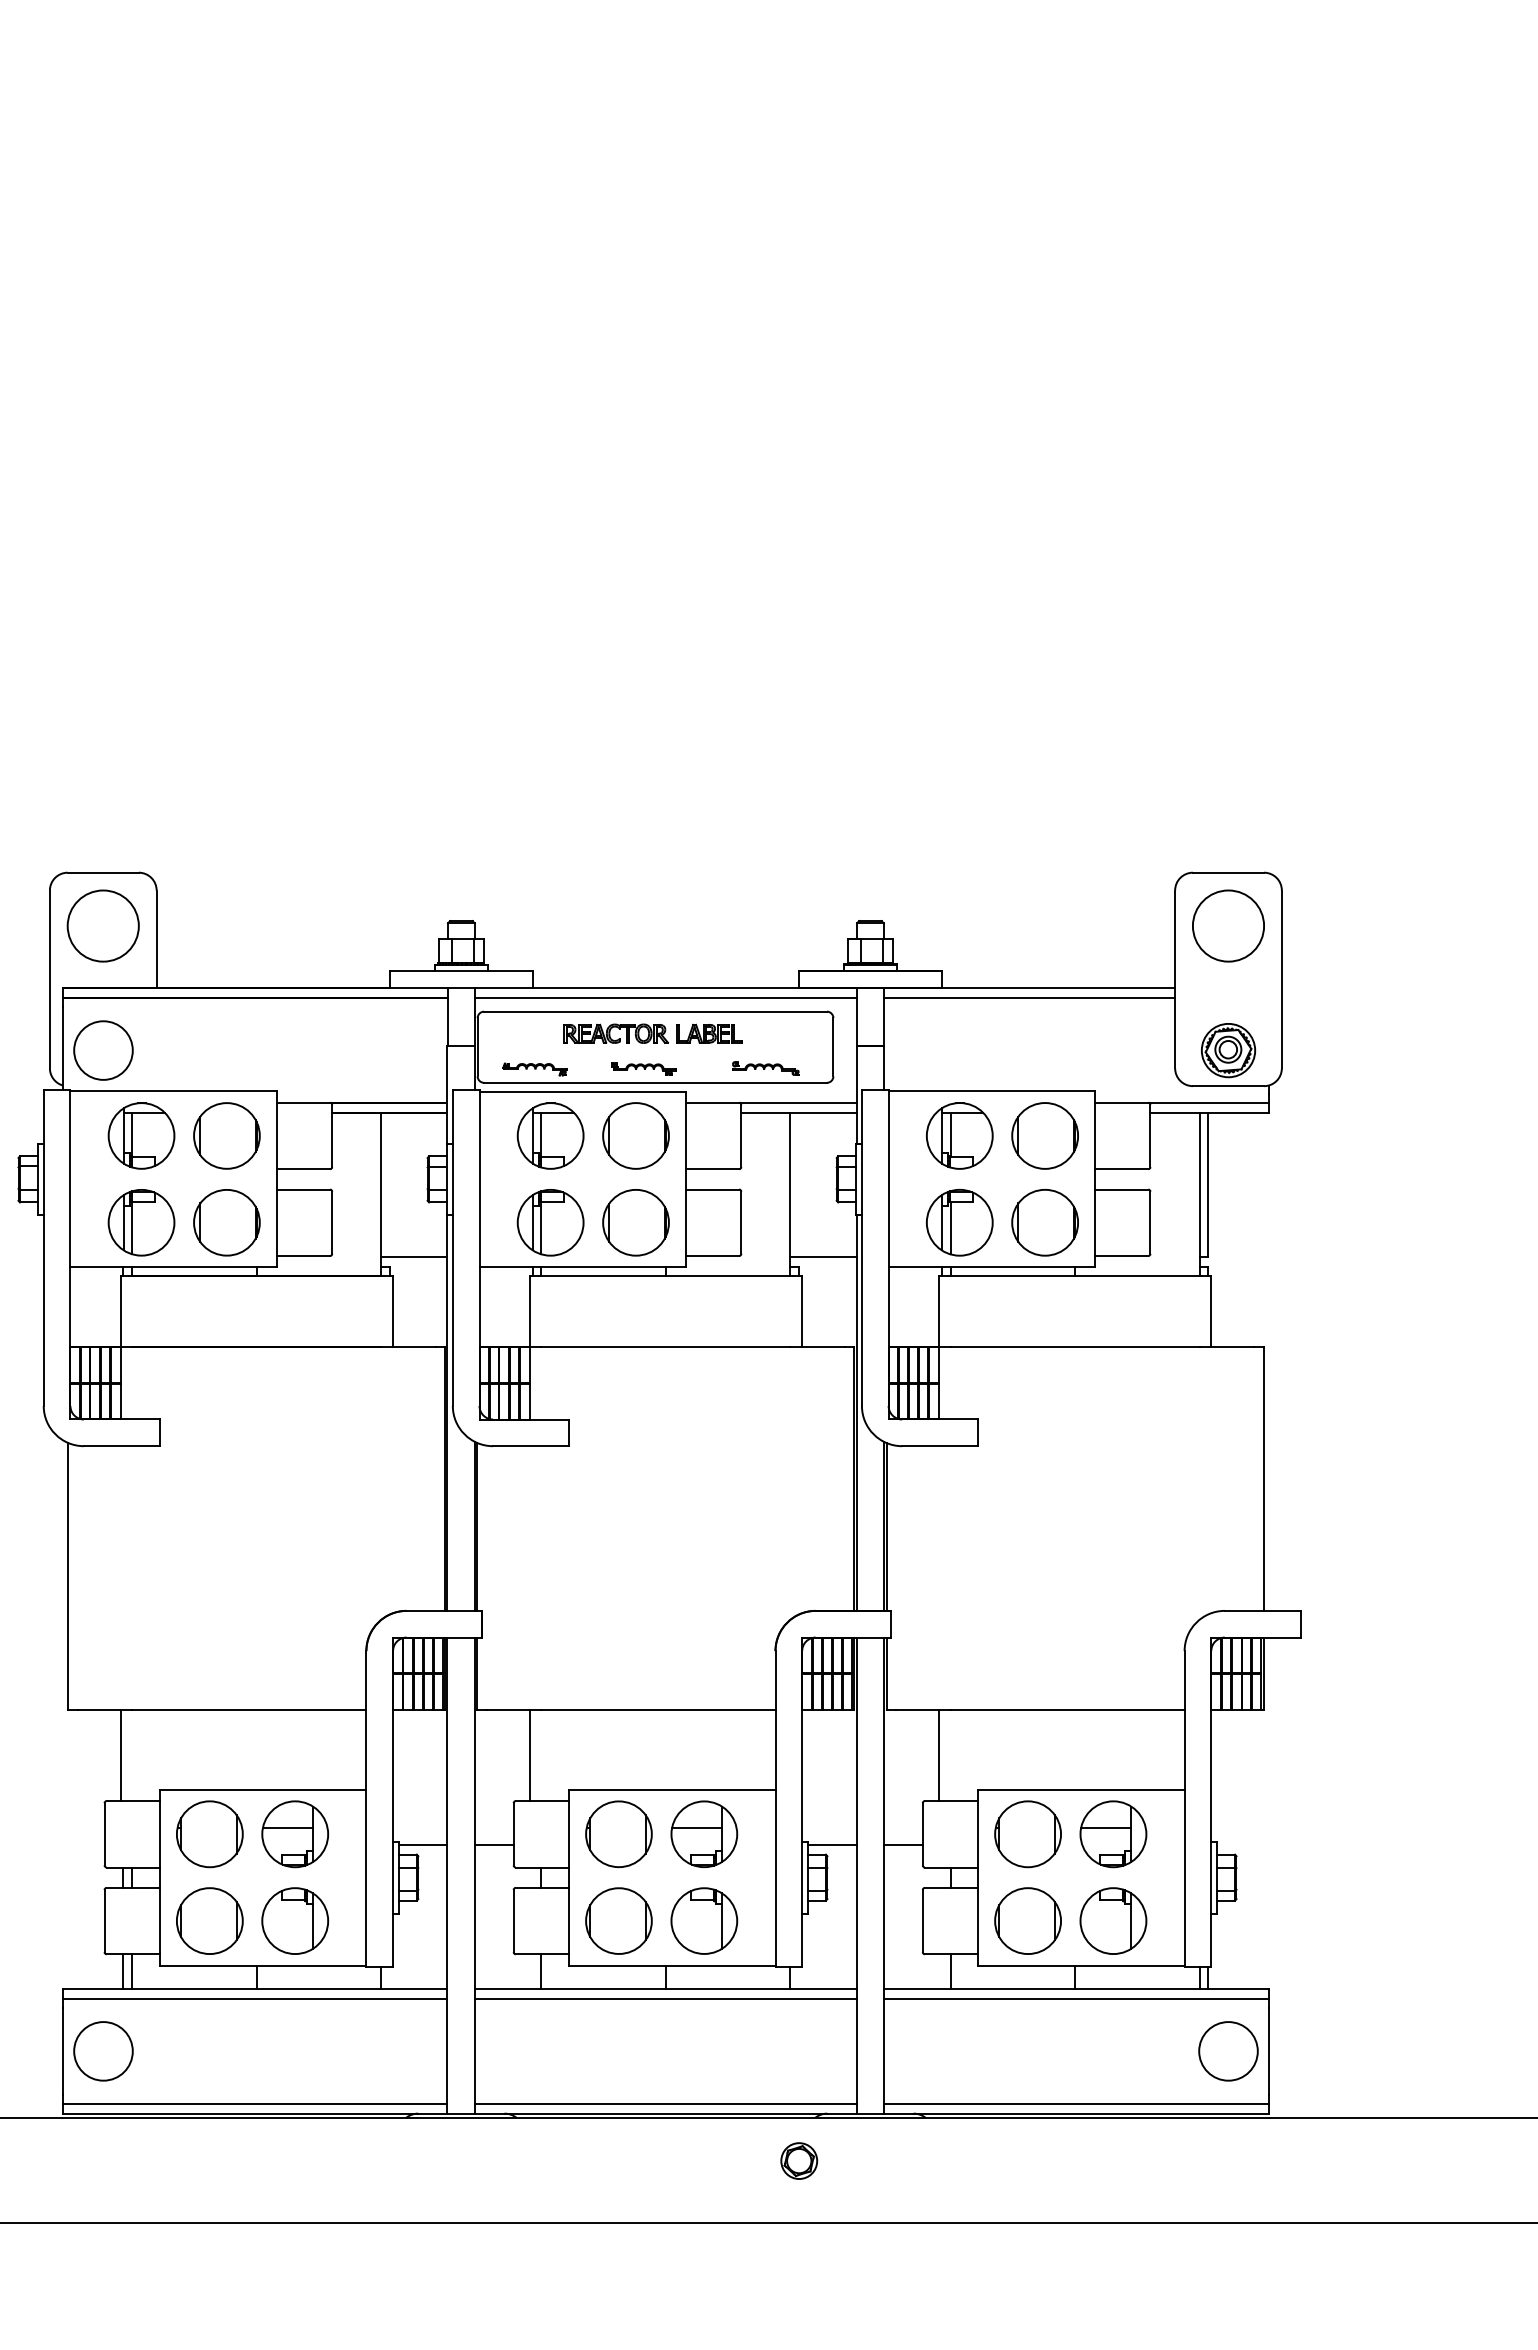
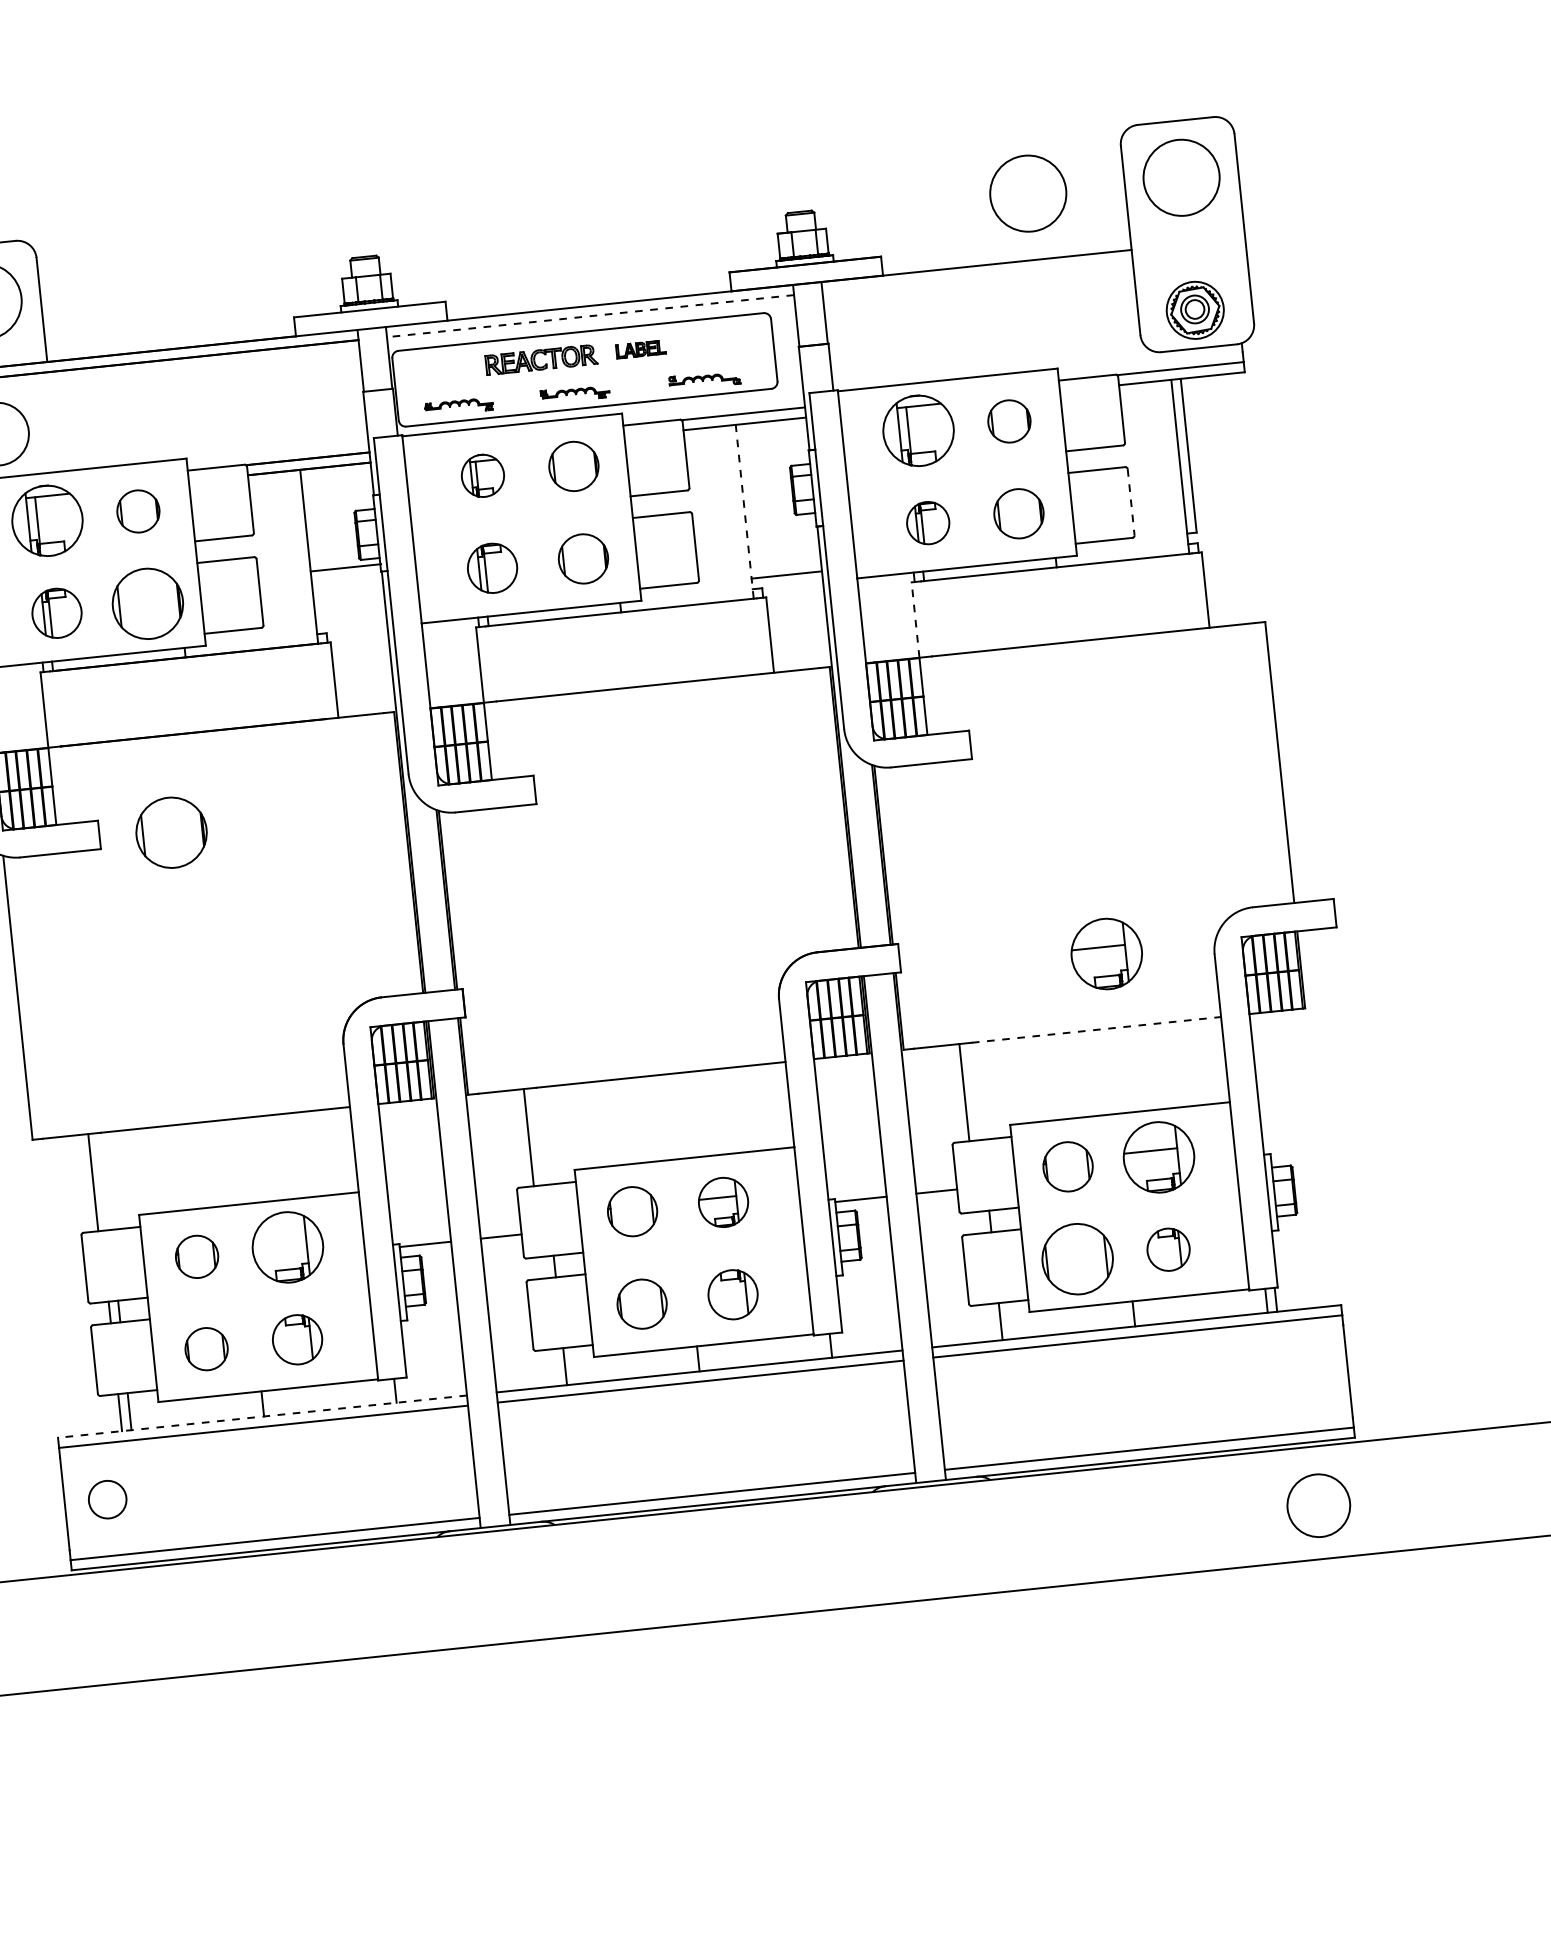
circle: (1084, 925) -> (1028, 193), added
line: (665, 997) -> (590, 315), solid -> dashed
line: (1029, 997) -> (977, 275), removed
part: (709, 1033) -> (640, 349), size x0.7
part: (226, 1135) -> (137, 511), size x0.6
part: (550, 1135) -> (482, 475), size x0.6
part: (635, 1135) -> (573, 466), size x0.7
part: (1044, 1135) -> (1008, 421), size x0.6
line: (790, 1194) -> (744, 511), solid -> dashed
part: (141, 1222) -> (56, 612), size x0.7
part: (550, 1222) -> (492, 567), size x0.7
part: (635, 1222) -> (582, 558), size x0.7
part: (959, 1222) -> (927, 523), size x0.6
part: (1044, 1222) -> (1018, 513), size x0.7
line: (1150, 1223) -> (1131, 503), solid -> dashed
line: (414, 1257) -> (346, 568), moved
line: (938, 1311) -> (915, 620), solid -> dashed
part: (226, 1437) -> (171, 832), added
part: (1084, 1640) -> (1106, 954), added
line: (1068, 1709) -> (1097, 1029), solid -> dashed
line: (288, 1827) -> (280, 1240), removed
part: (618, 1833) -> (632, 1211), size x0.7
part: (209, 1834) -> (196, 1257), size x0.6
part: (704, 1834) -> (723, 1202), size x0.7
part: (1027, 1834) -> (1067, 1167), size x0.7
part: (209, 1920) -> (206, 1348), size x0.6
part: (295, 1920) -> (297, 1339), size x0.7
part: (618, 1920) -> (641, 1303), size x0.7
part: (704, 1920) -> (733, 1294), size x0.7
part: (1113, 1920) -> (1168, 1249), size x0.6
line: (254, 1989) -> (261, 1417), solid -> dashed
circle: (103, 2051) -> (107, 1499), size x0.6
circle: (1228, 2051) -> (1318, 1505), moved
part: (799, 2160) -> (860, 1539), removed

